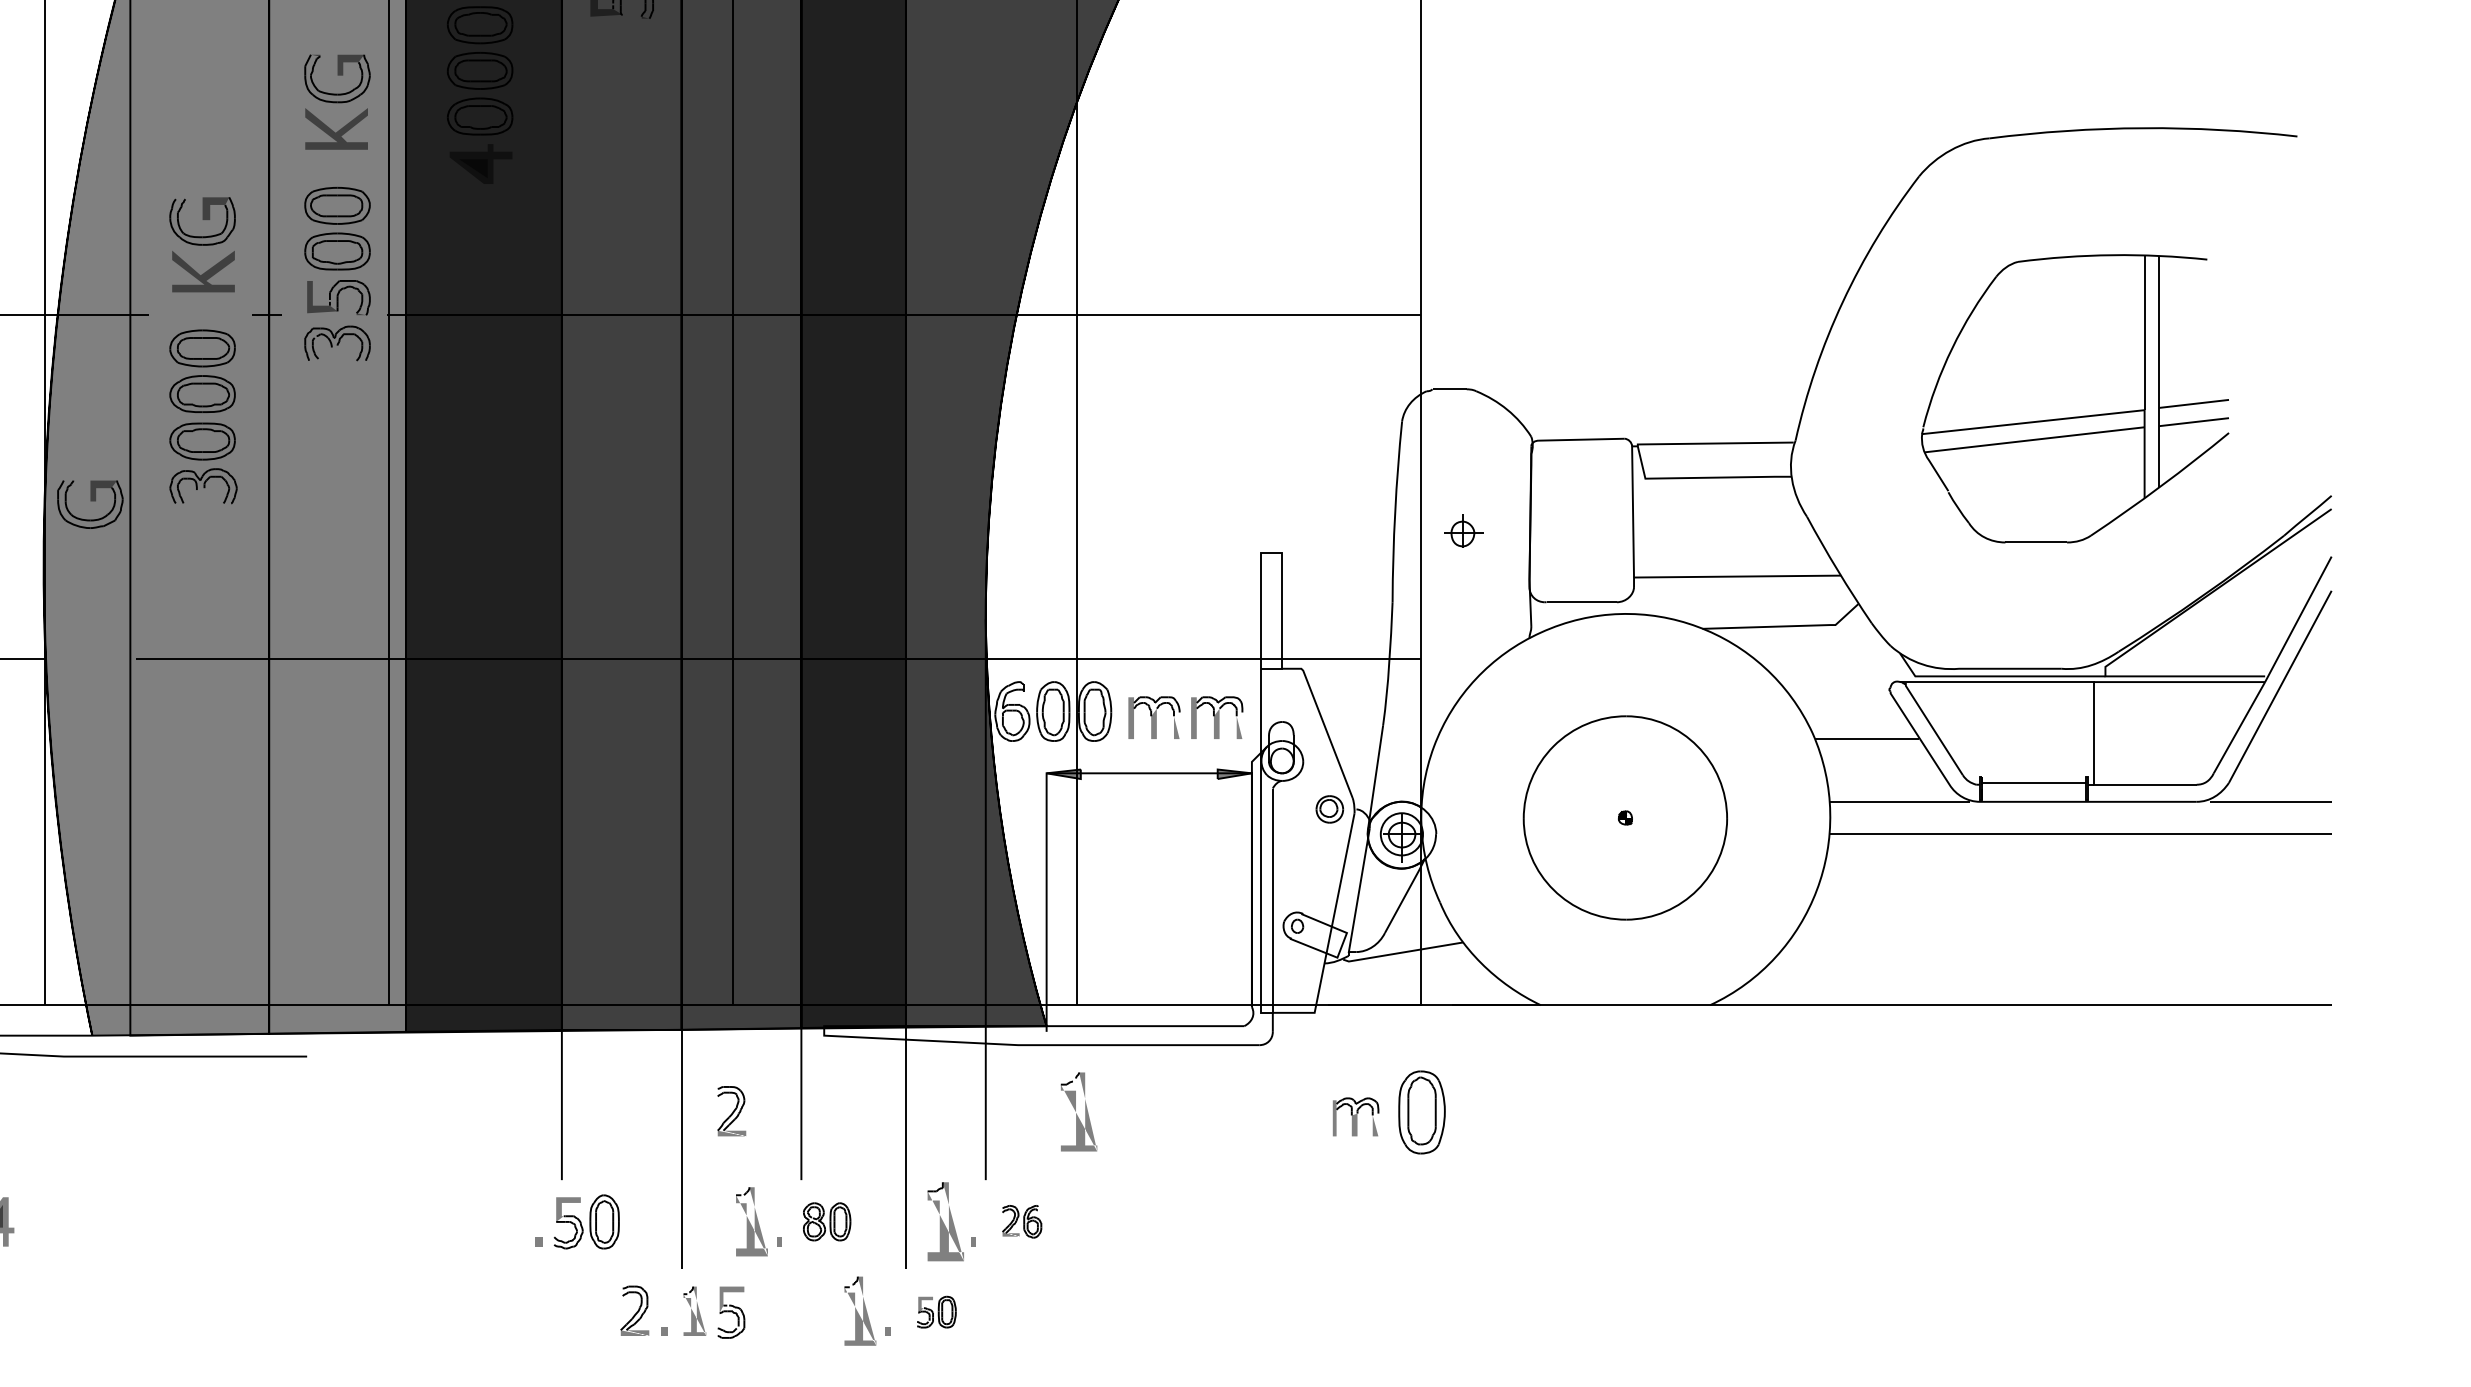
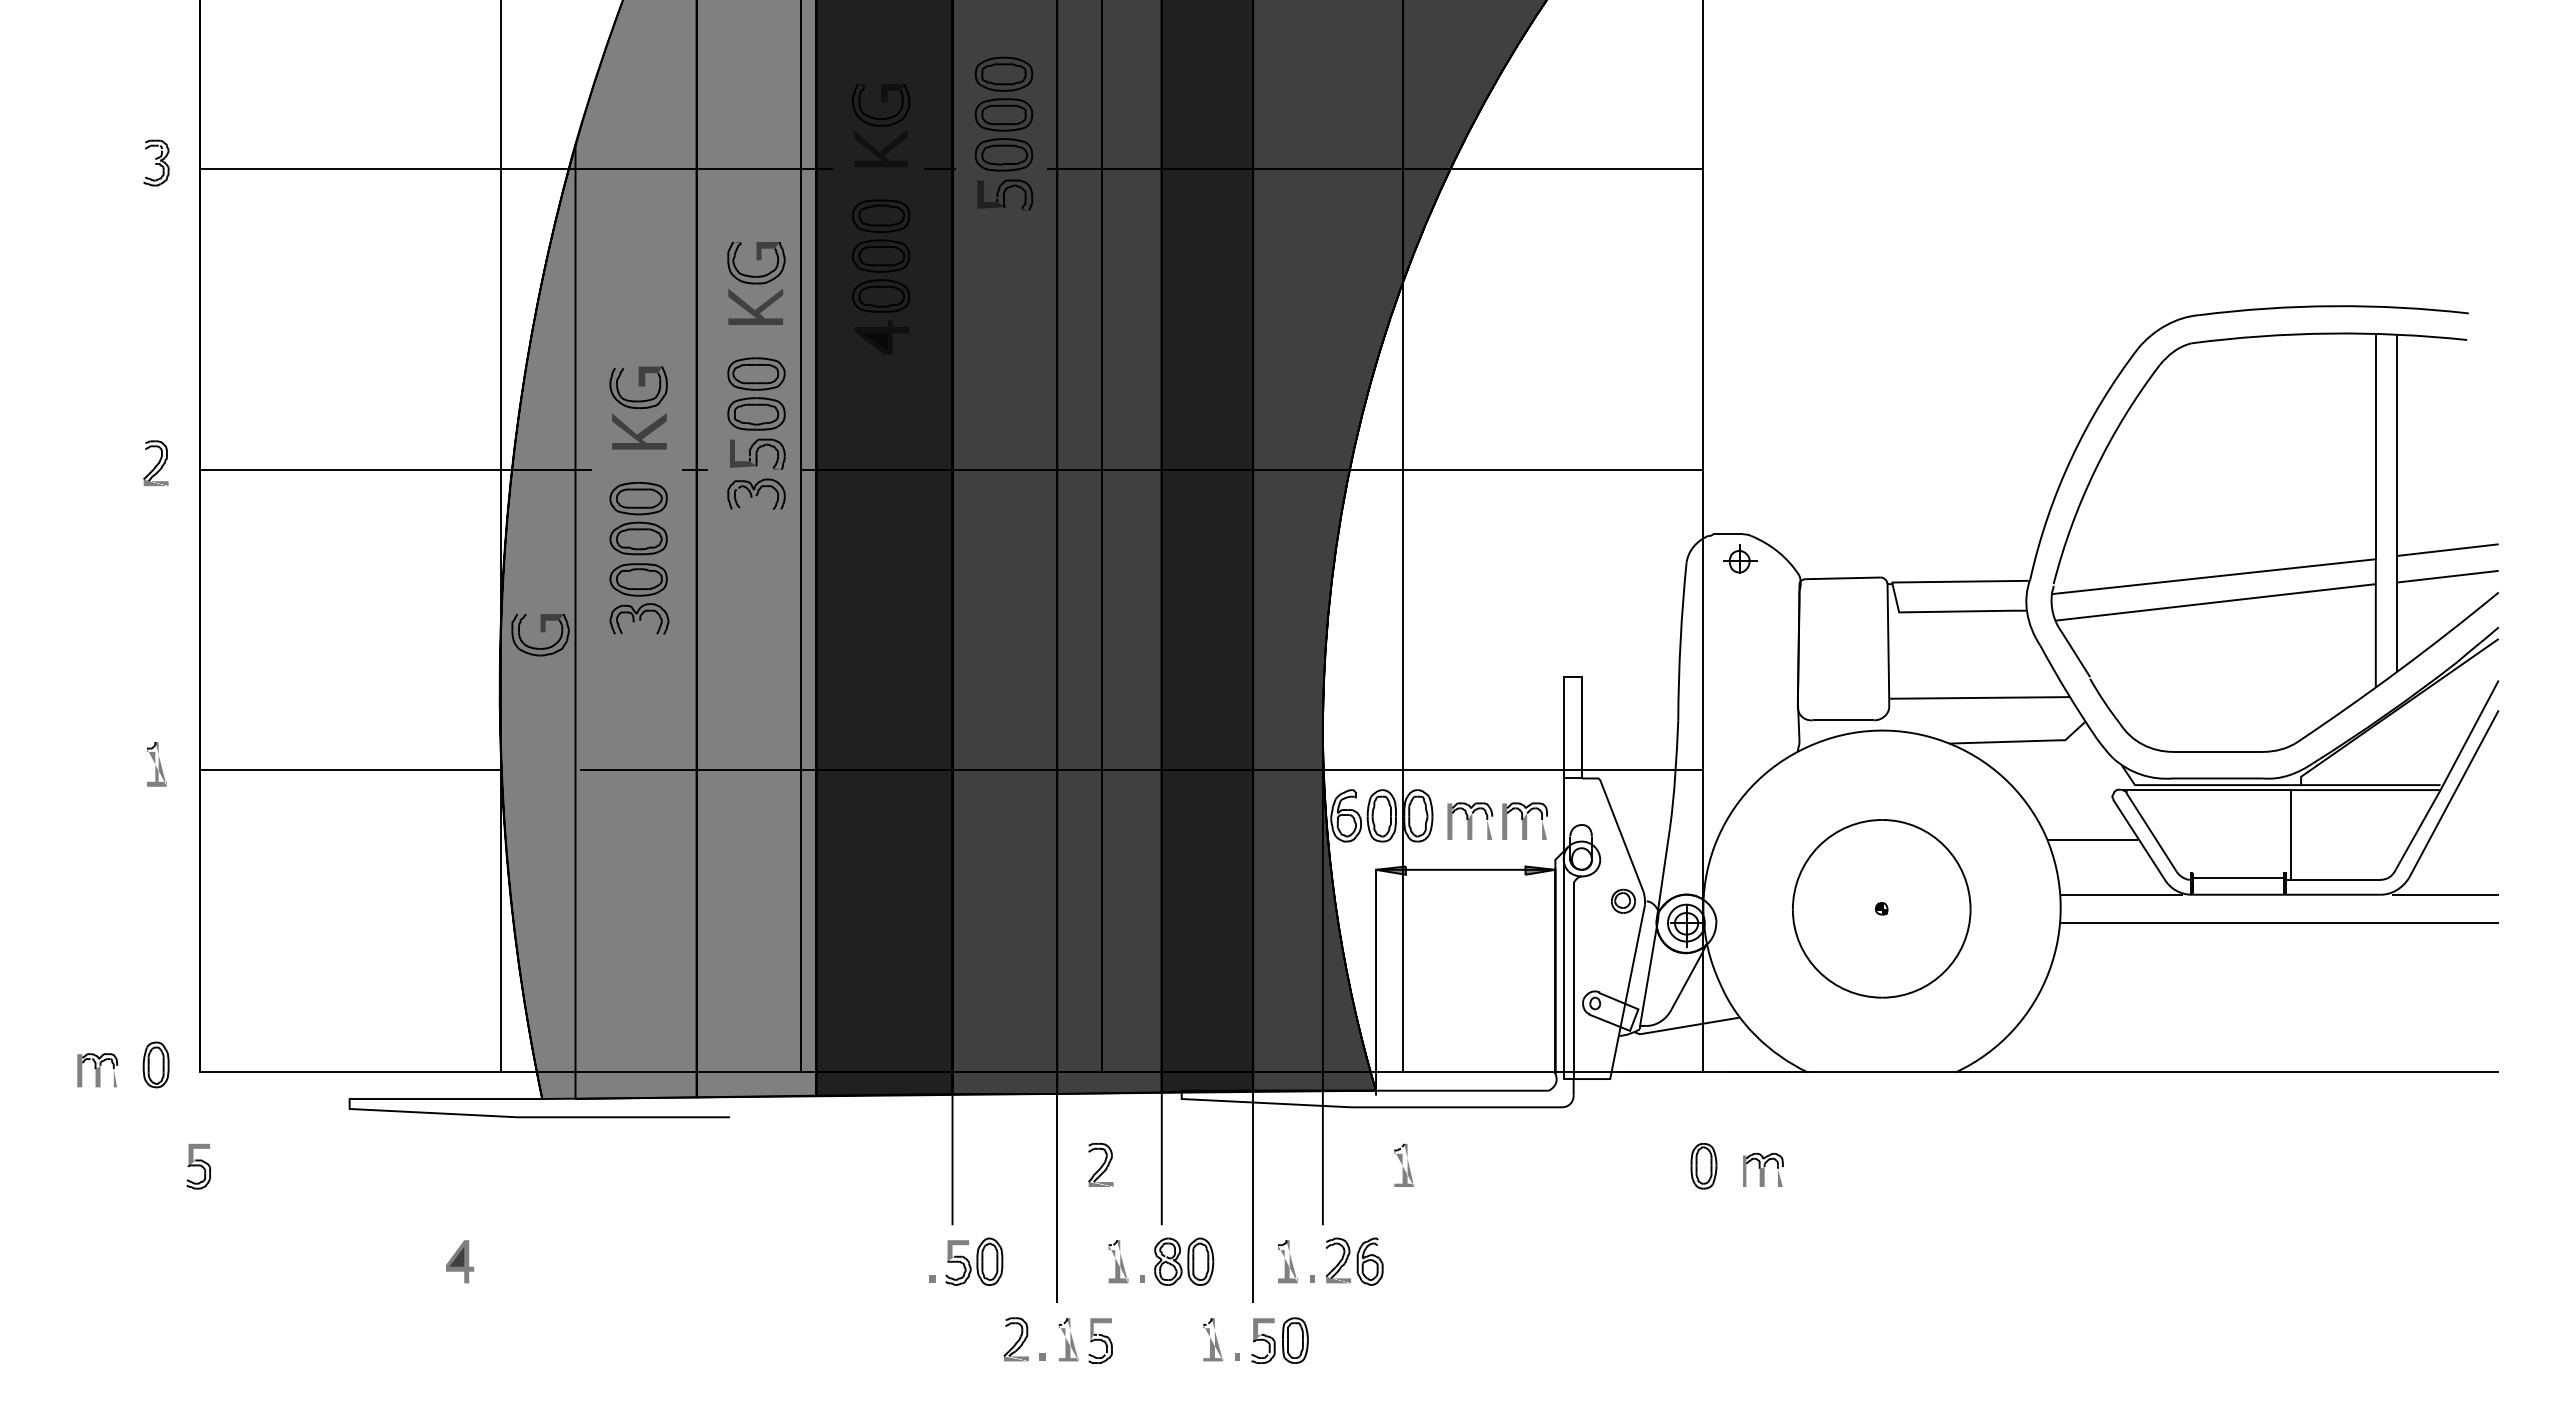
part: (2075, 398) -> (2274, 542), size x1.67
part: (1463, 530) -> (1740, 558), moved
part: (1078, 1110) -> (1403, 1164), size x0.62
part: (1421, 1112) -> (1703, 1166), size x0.62
part: (1356, 1116) -> (1763, 1169), moved
part: (751, 1221) -> (1118, 1261), size x0.71
part: (827, 1221) -> (1184, 1261), size x1.43
part: (945, 1221) -> (1287, 1261), size x0.62
part: (1021, 1221) -> (1354, 1261), size x1.67
part: (859, 1310) -> (1212, 1339), size x0.71
part: (936, 1312) -> (1279, 1340), size x1.67

